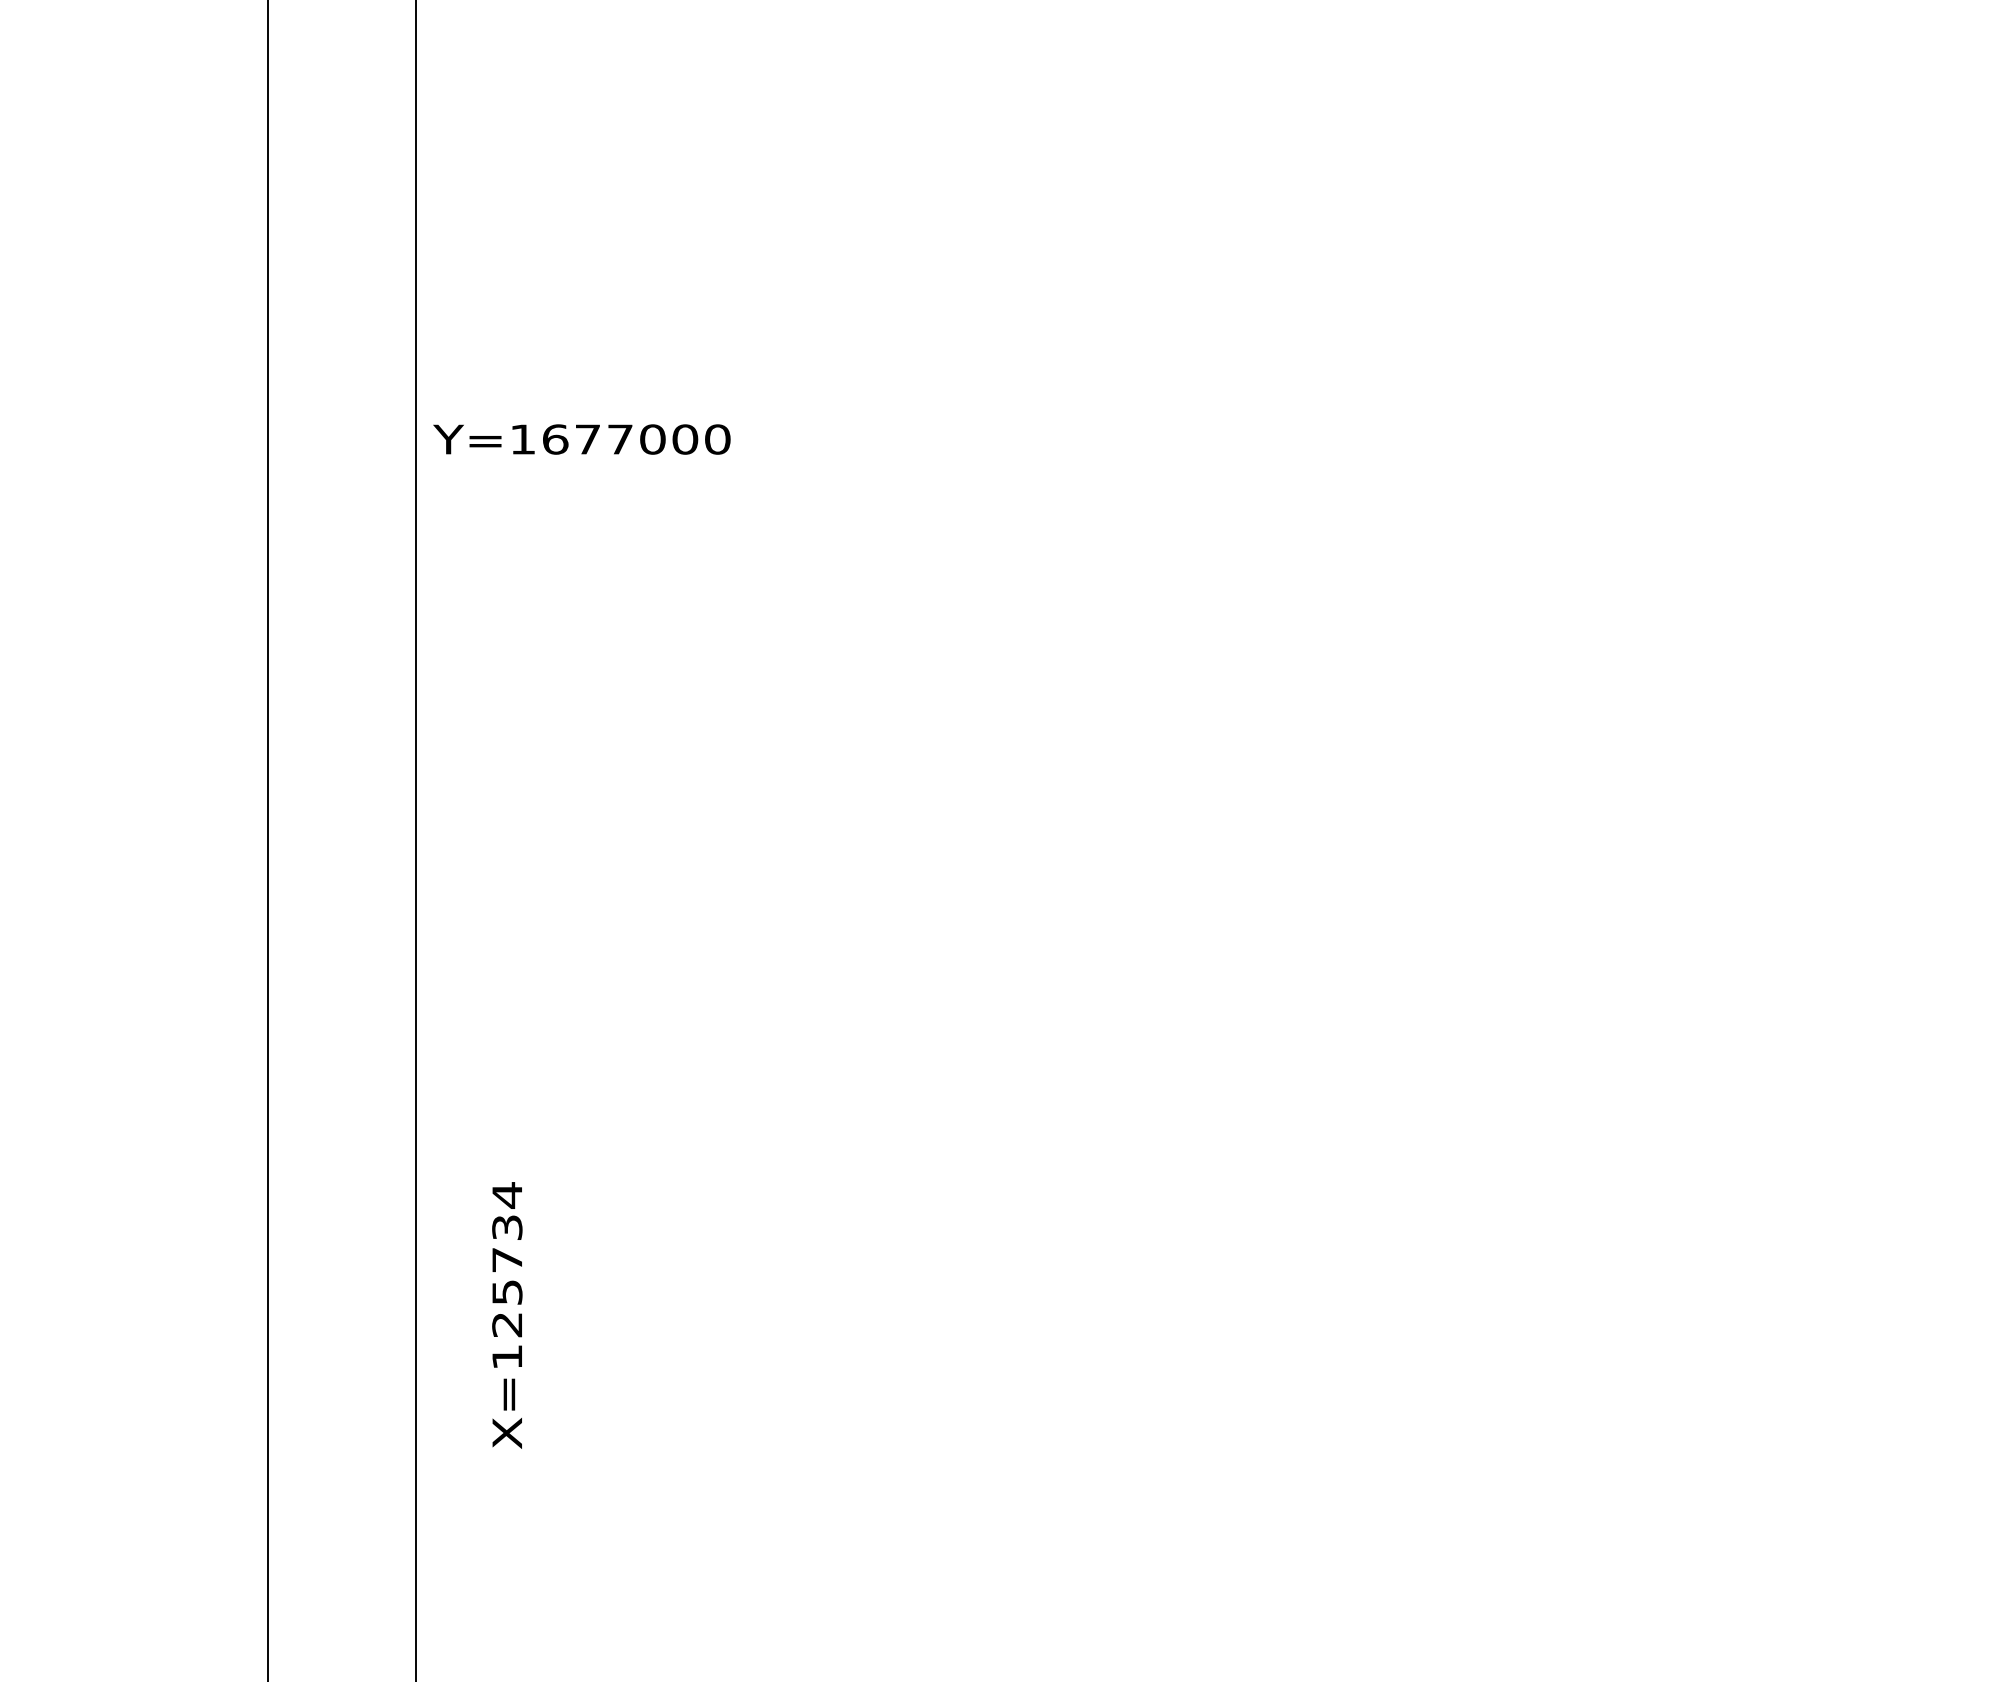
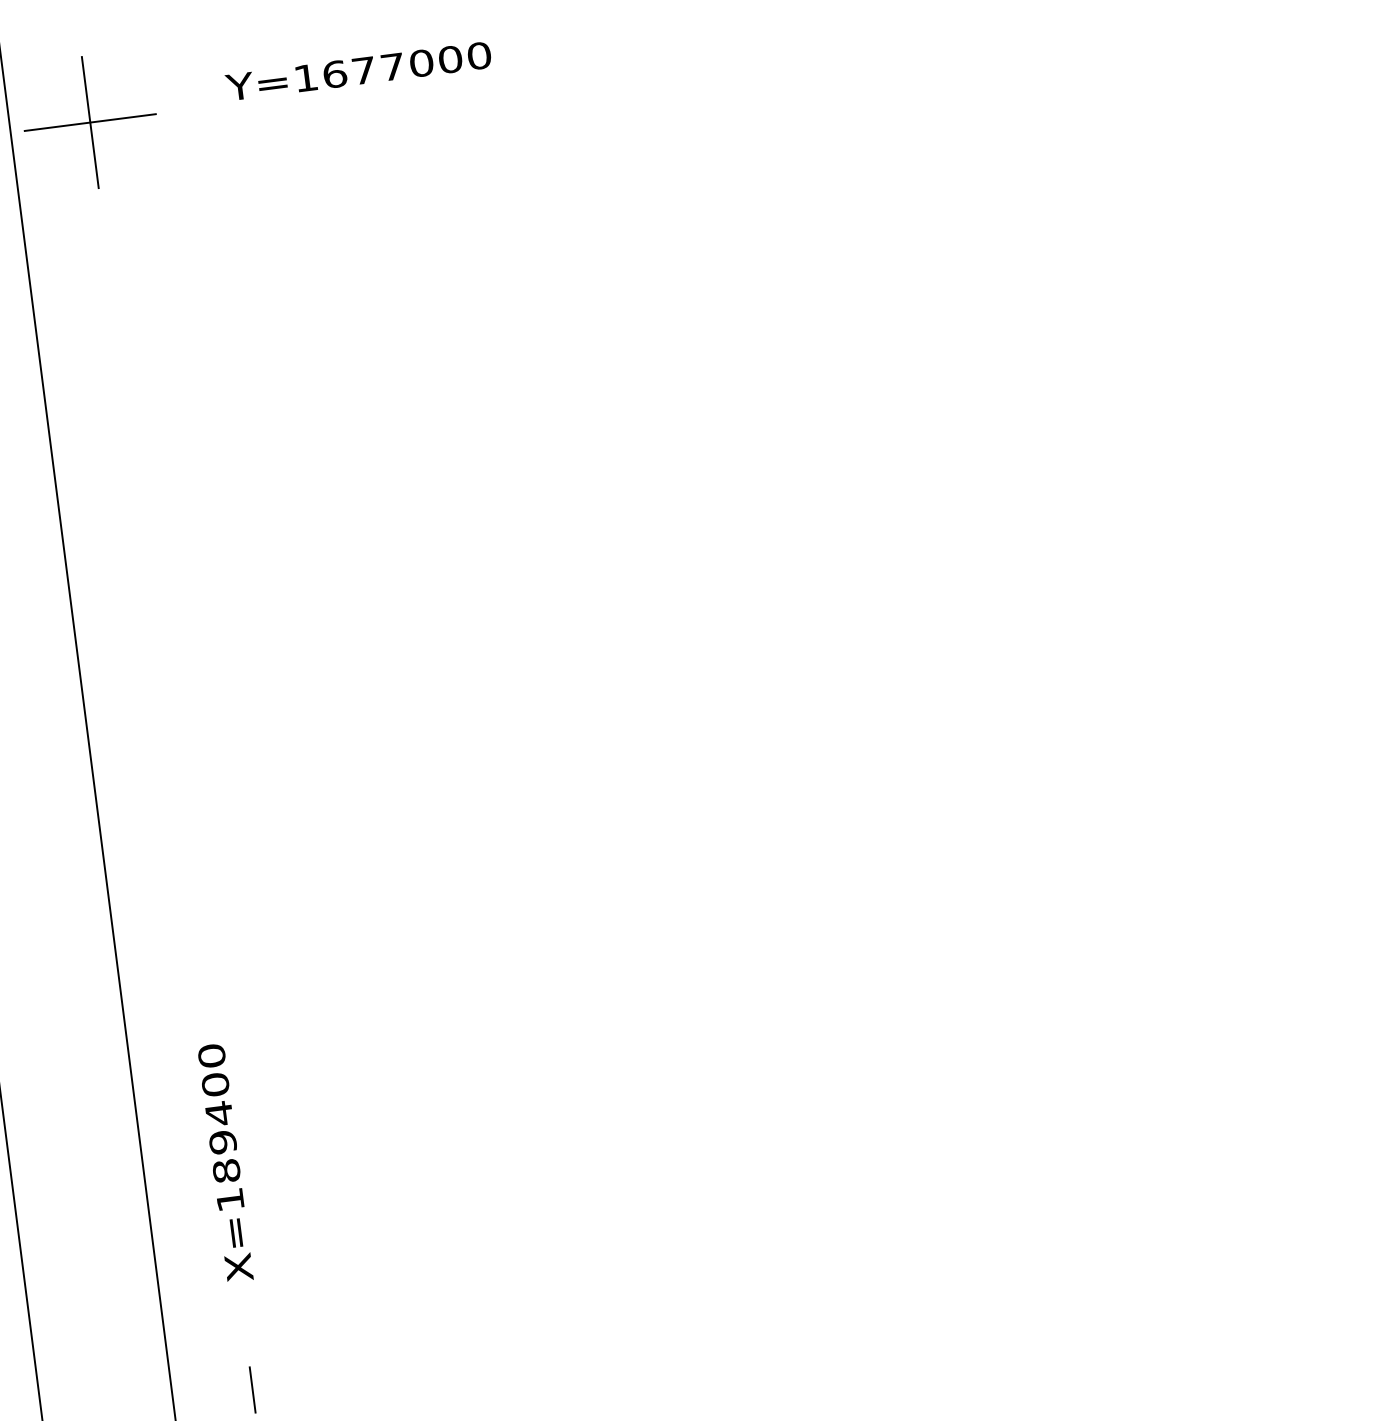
part: (504, 145) -> (89, 122), added
text: (581, 439) -> (358, 71), moved
text: (507, 1259) -> (219, 1113), X=125734 -> X=189400
line: (505, 1570) -> (253, 1389), added

